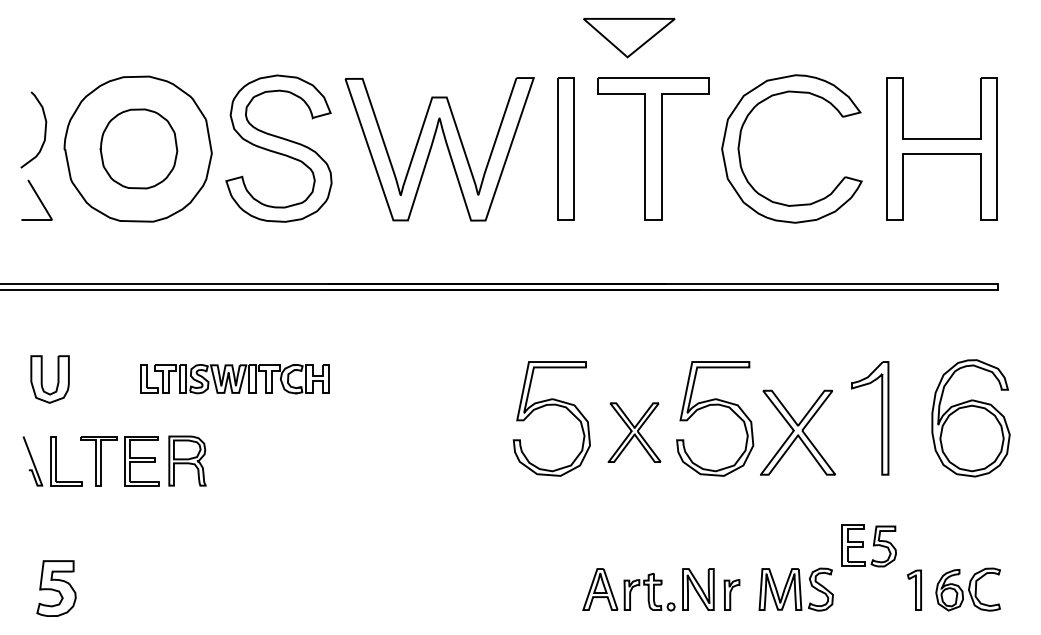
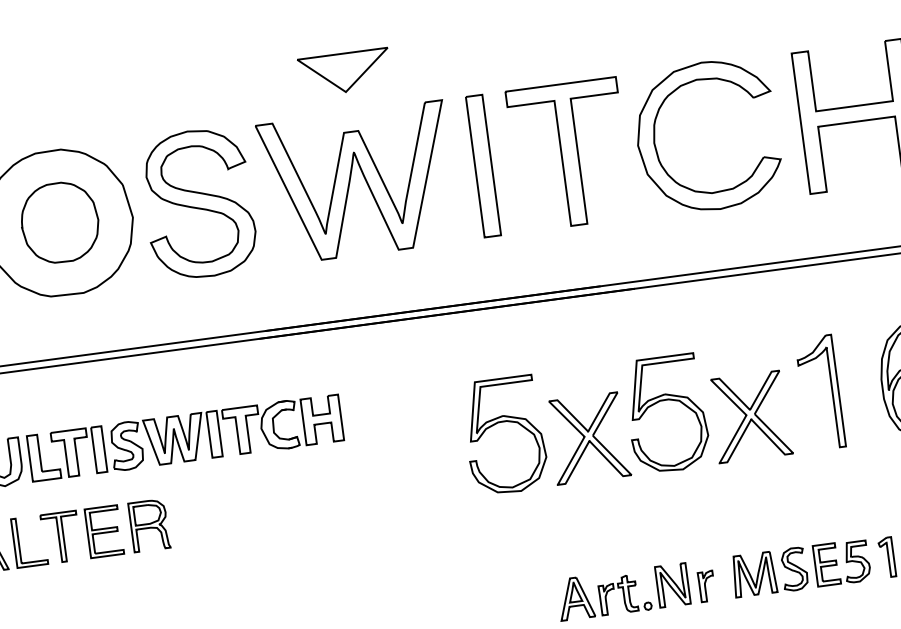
part: (629, 38) -> (345, 73), moved
part: (234, 378) -> (185, 437), size x1.67
part: (634, 432) -> (588, 438), size x1.43
part: (868, 545) -> (841, 562), moved

